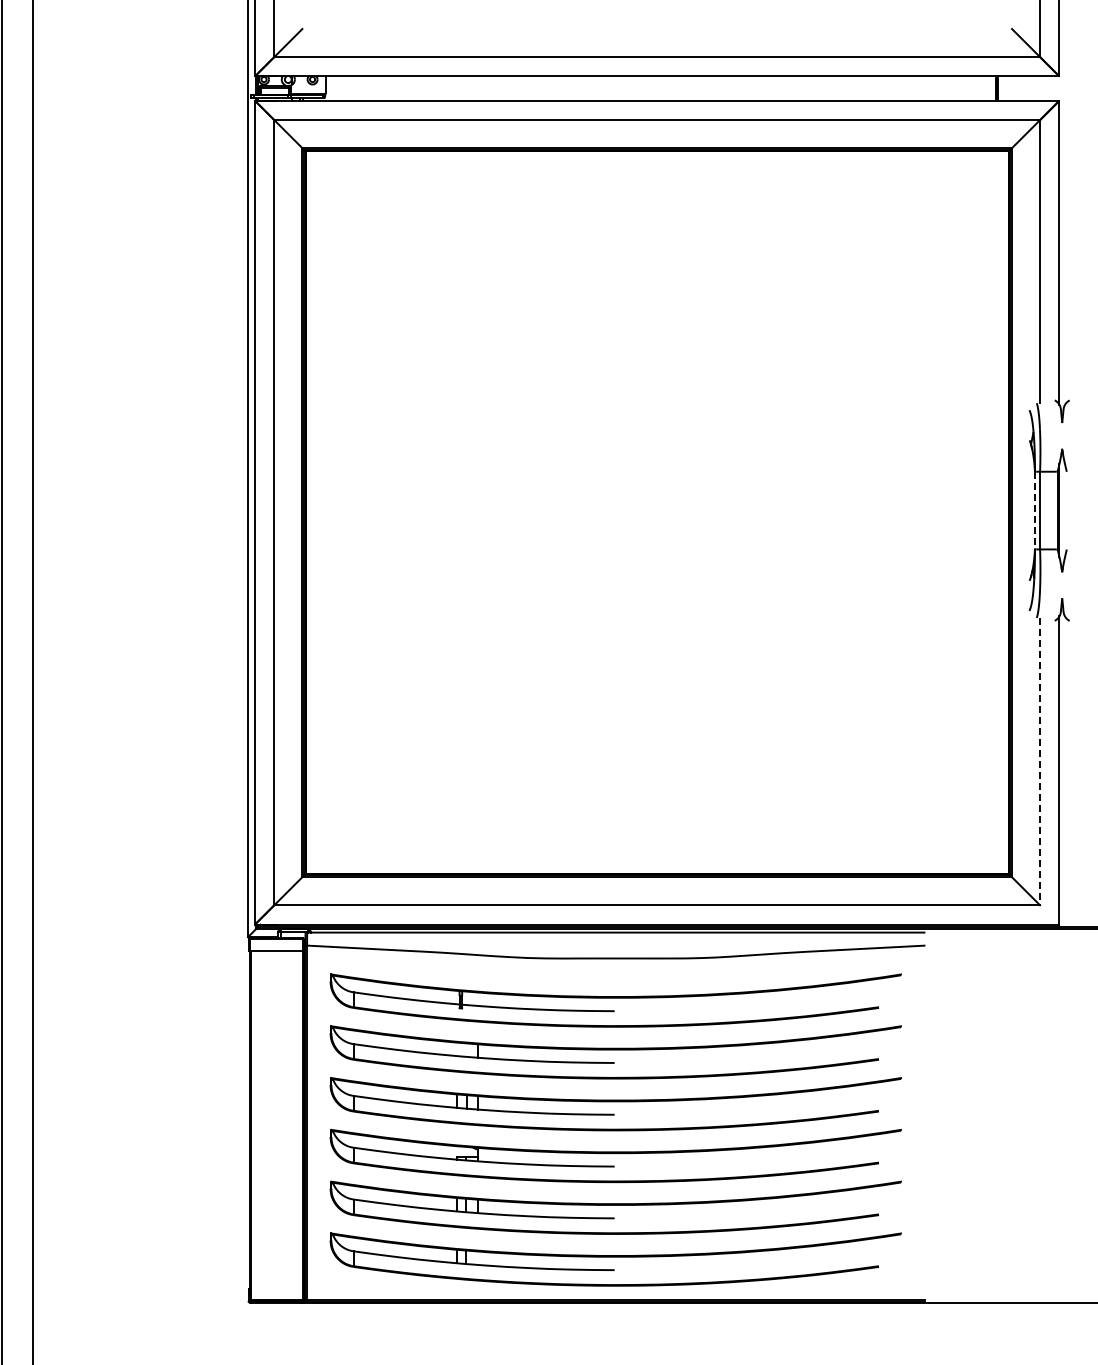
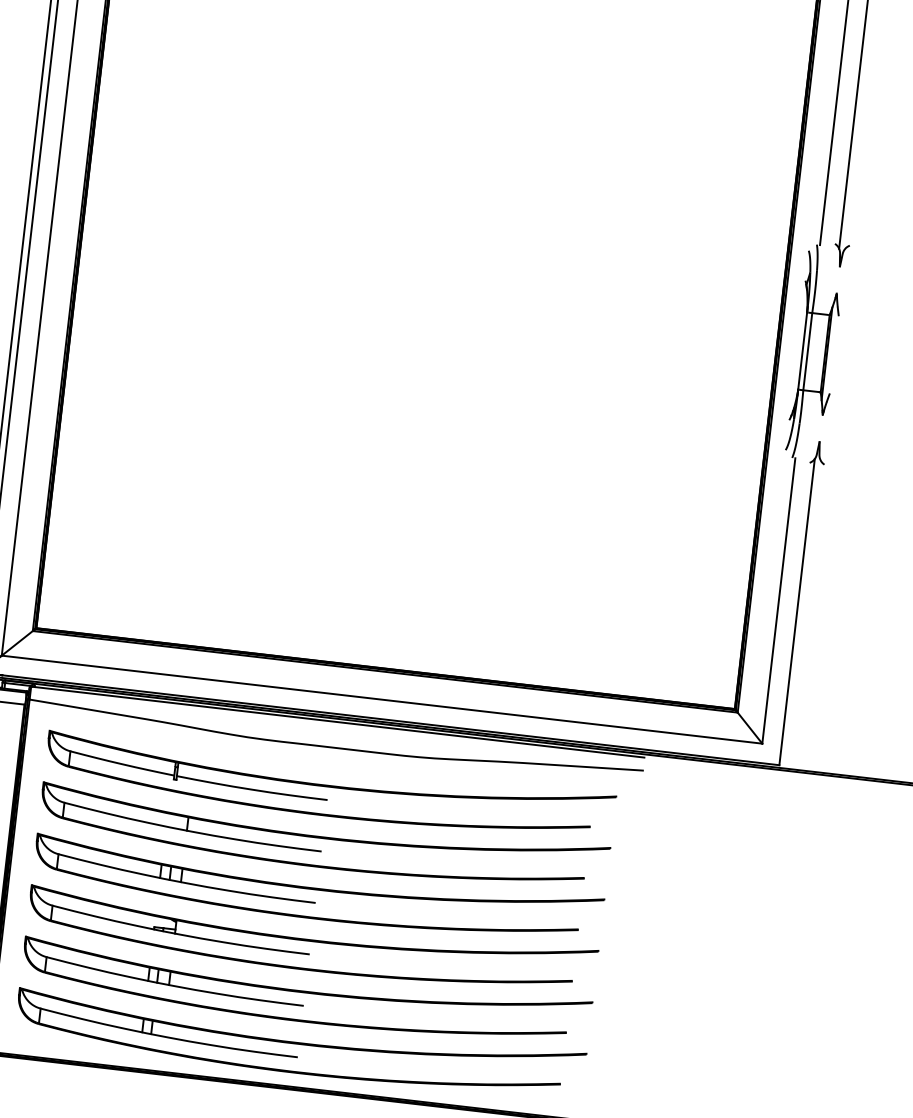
line: (1034, 510) -> (802, 350), dashed -> solid
line: (1039, 761) -> (778, 600), dashed -> solid

